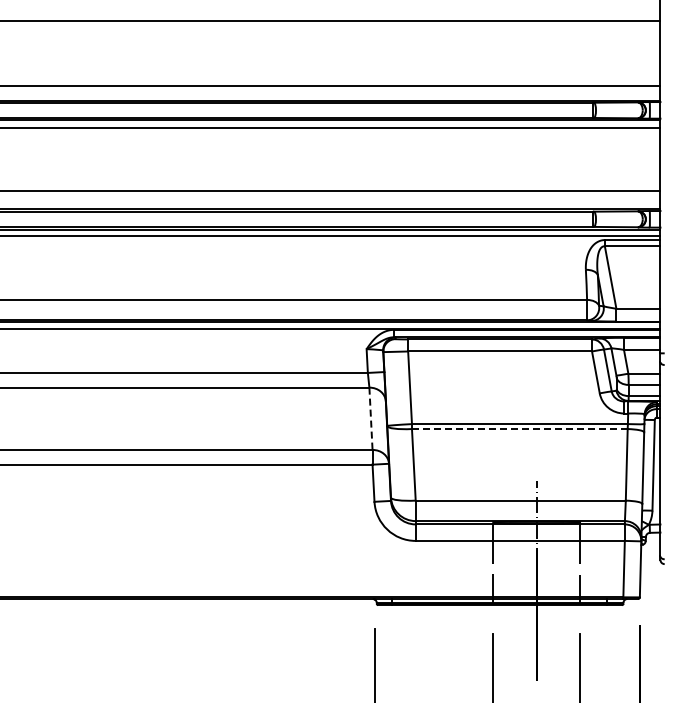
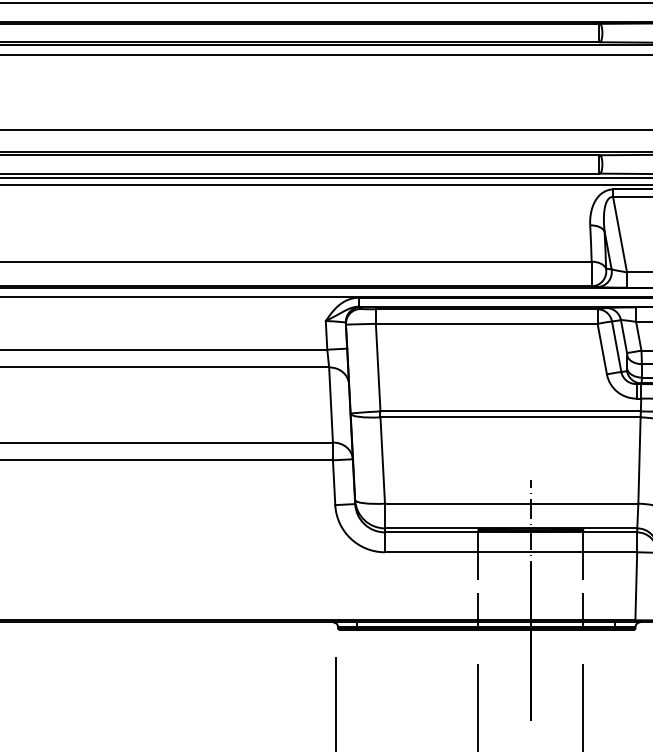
line: (371, 419) -> (331, 405), dashed -> solid
line: (519, 429) -> (510, 417), dashed -> solid

